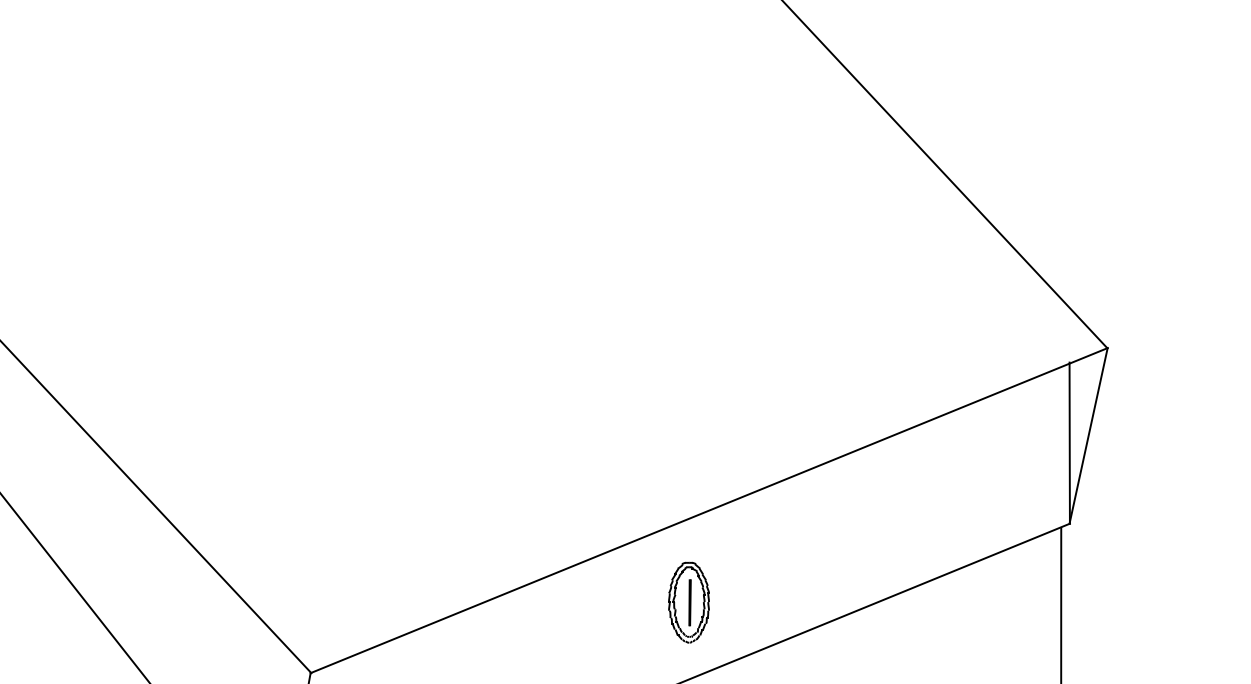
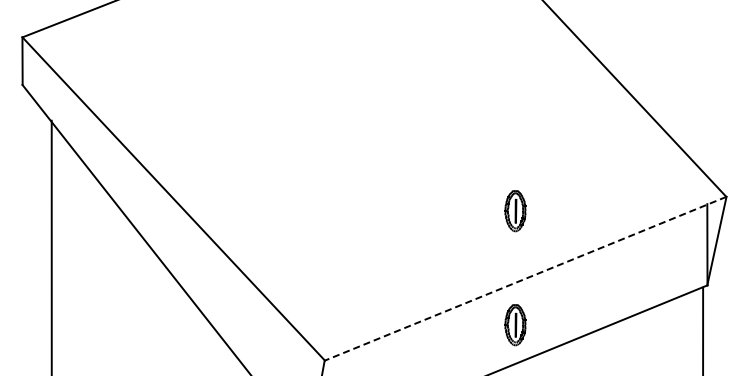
part: (689, 377) -> (515, 211), added
line: (708, 510) -> (525, 278), solid -> dashed

